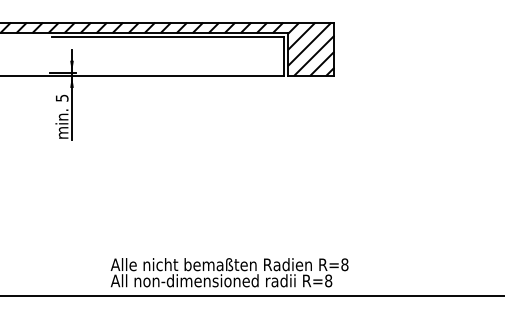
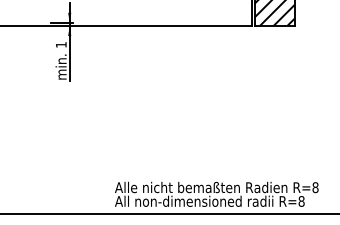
text: (62, 97) -> (61, 44), 5 -> 1
text: (229, 272) -> (216, 194), moved

